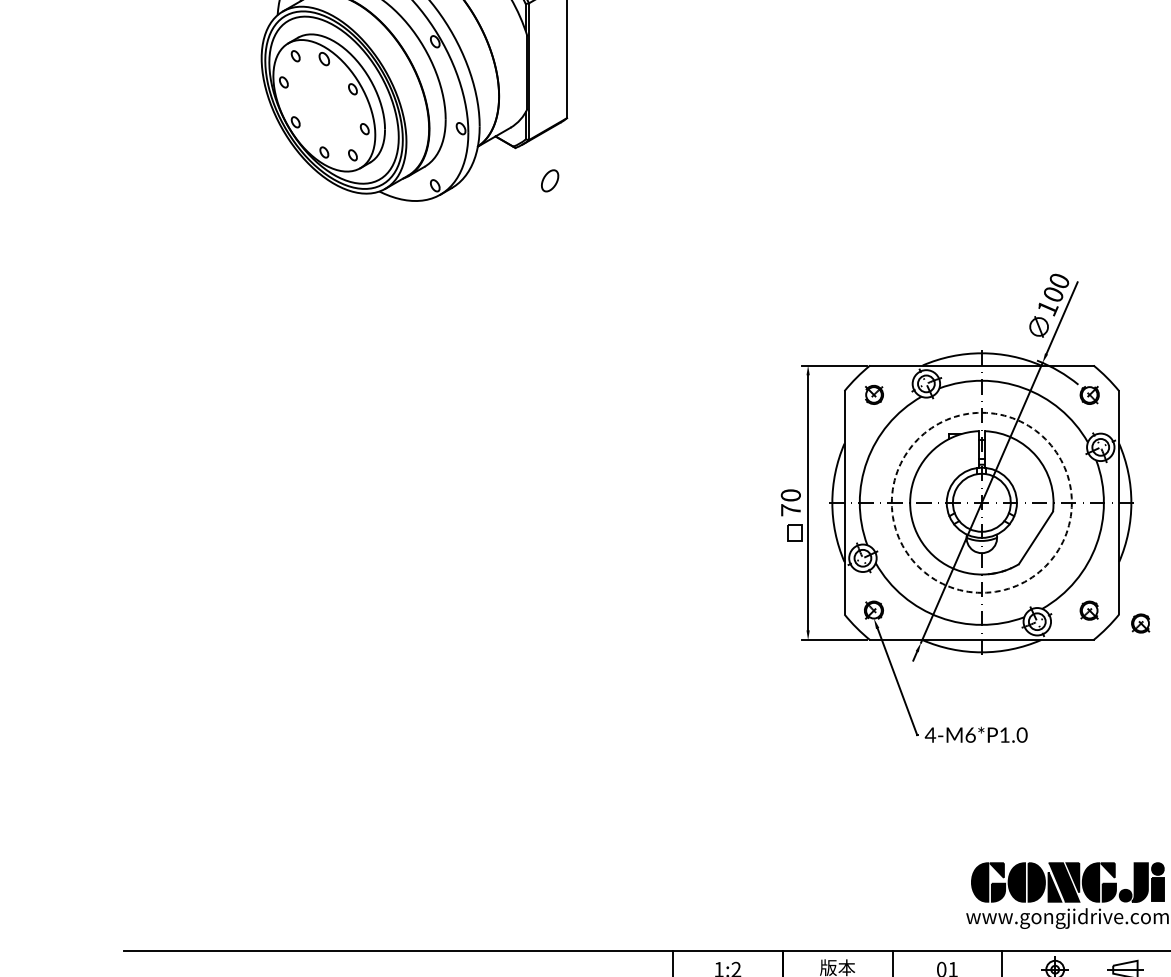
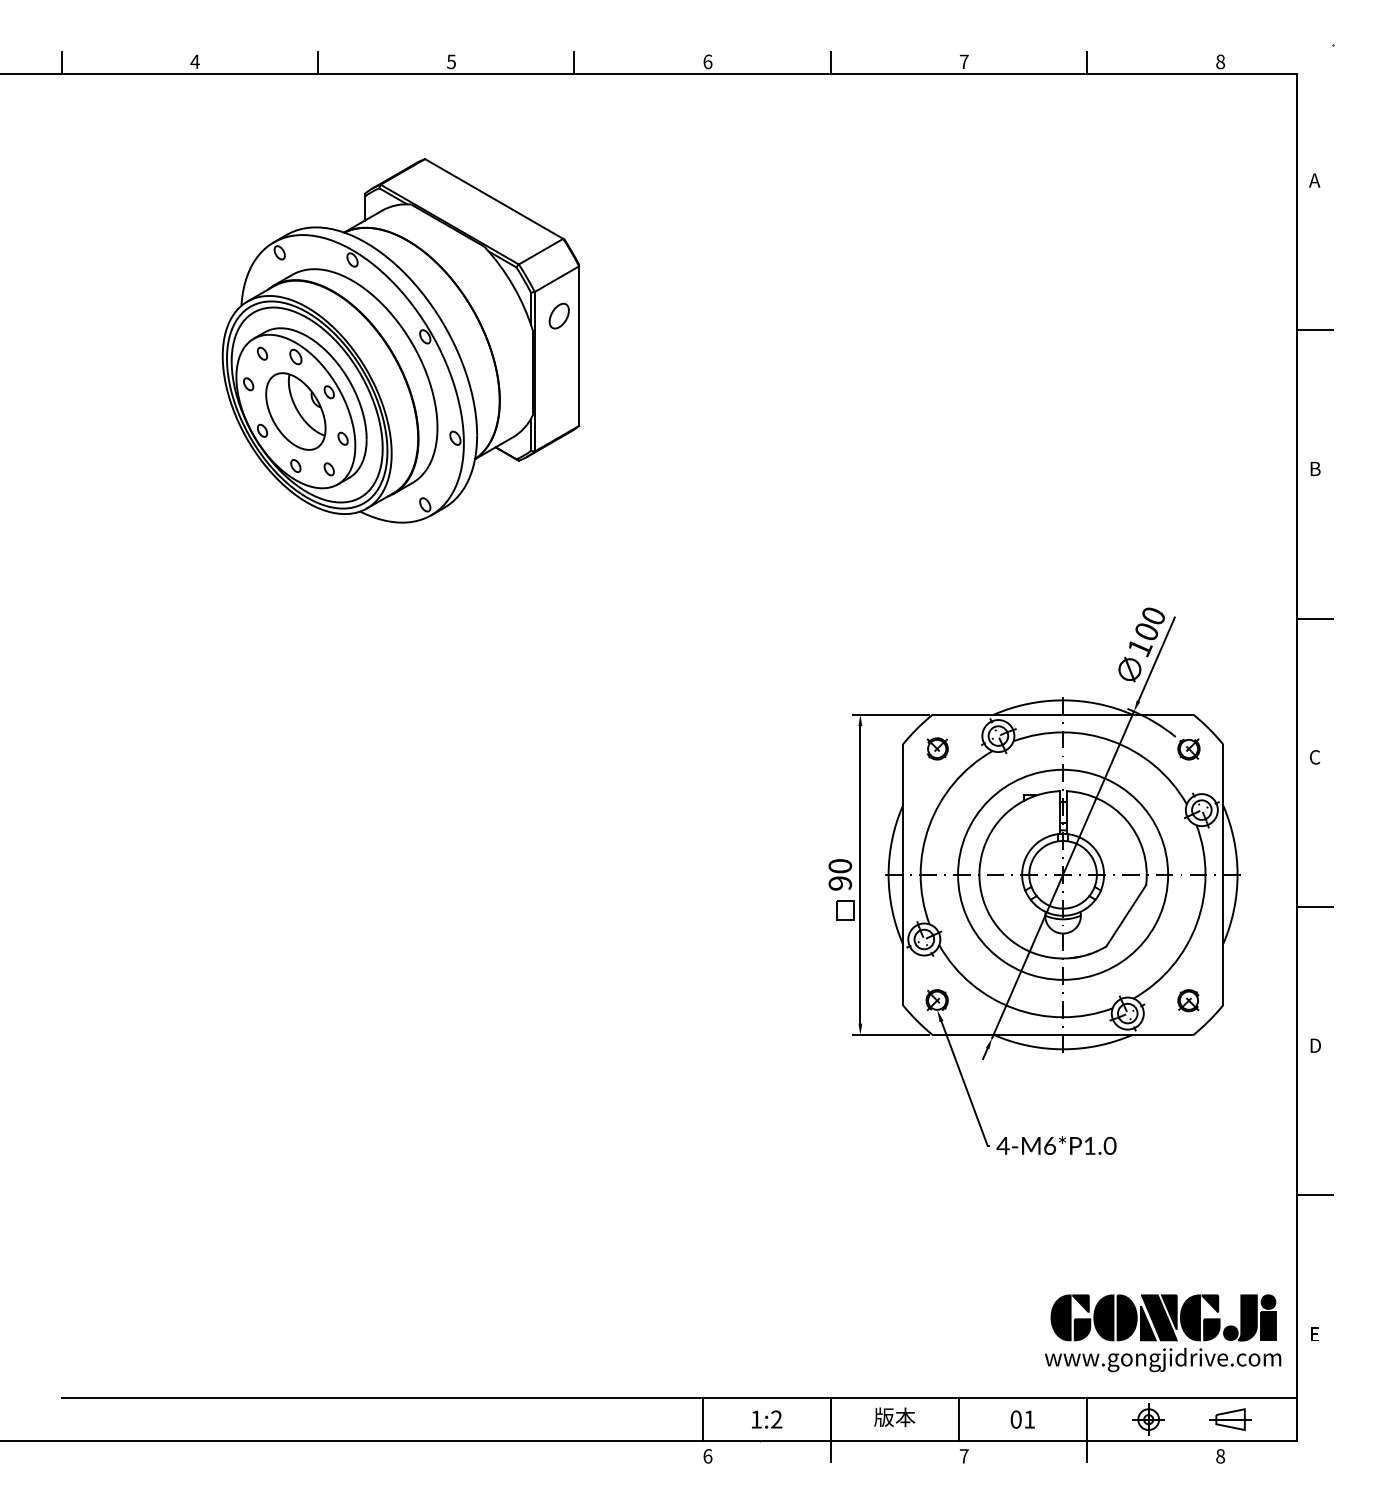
part: (324, 105) -> (295, 411), added
part: (549, 180) -> (558, 315), moved
circle: (982, 502) -> (1063, 874), dashed -> solid
text: (791, 510) -> (840, 883), 70 -> 90
part: (1140, 623) -> (1248, 1015), removed

